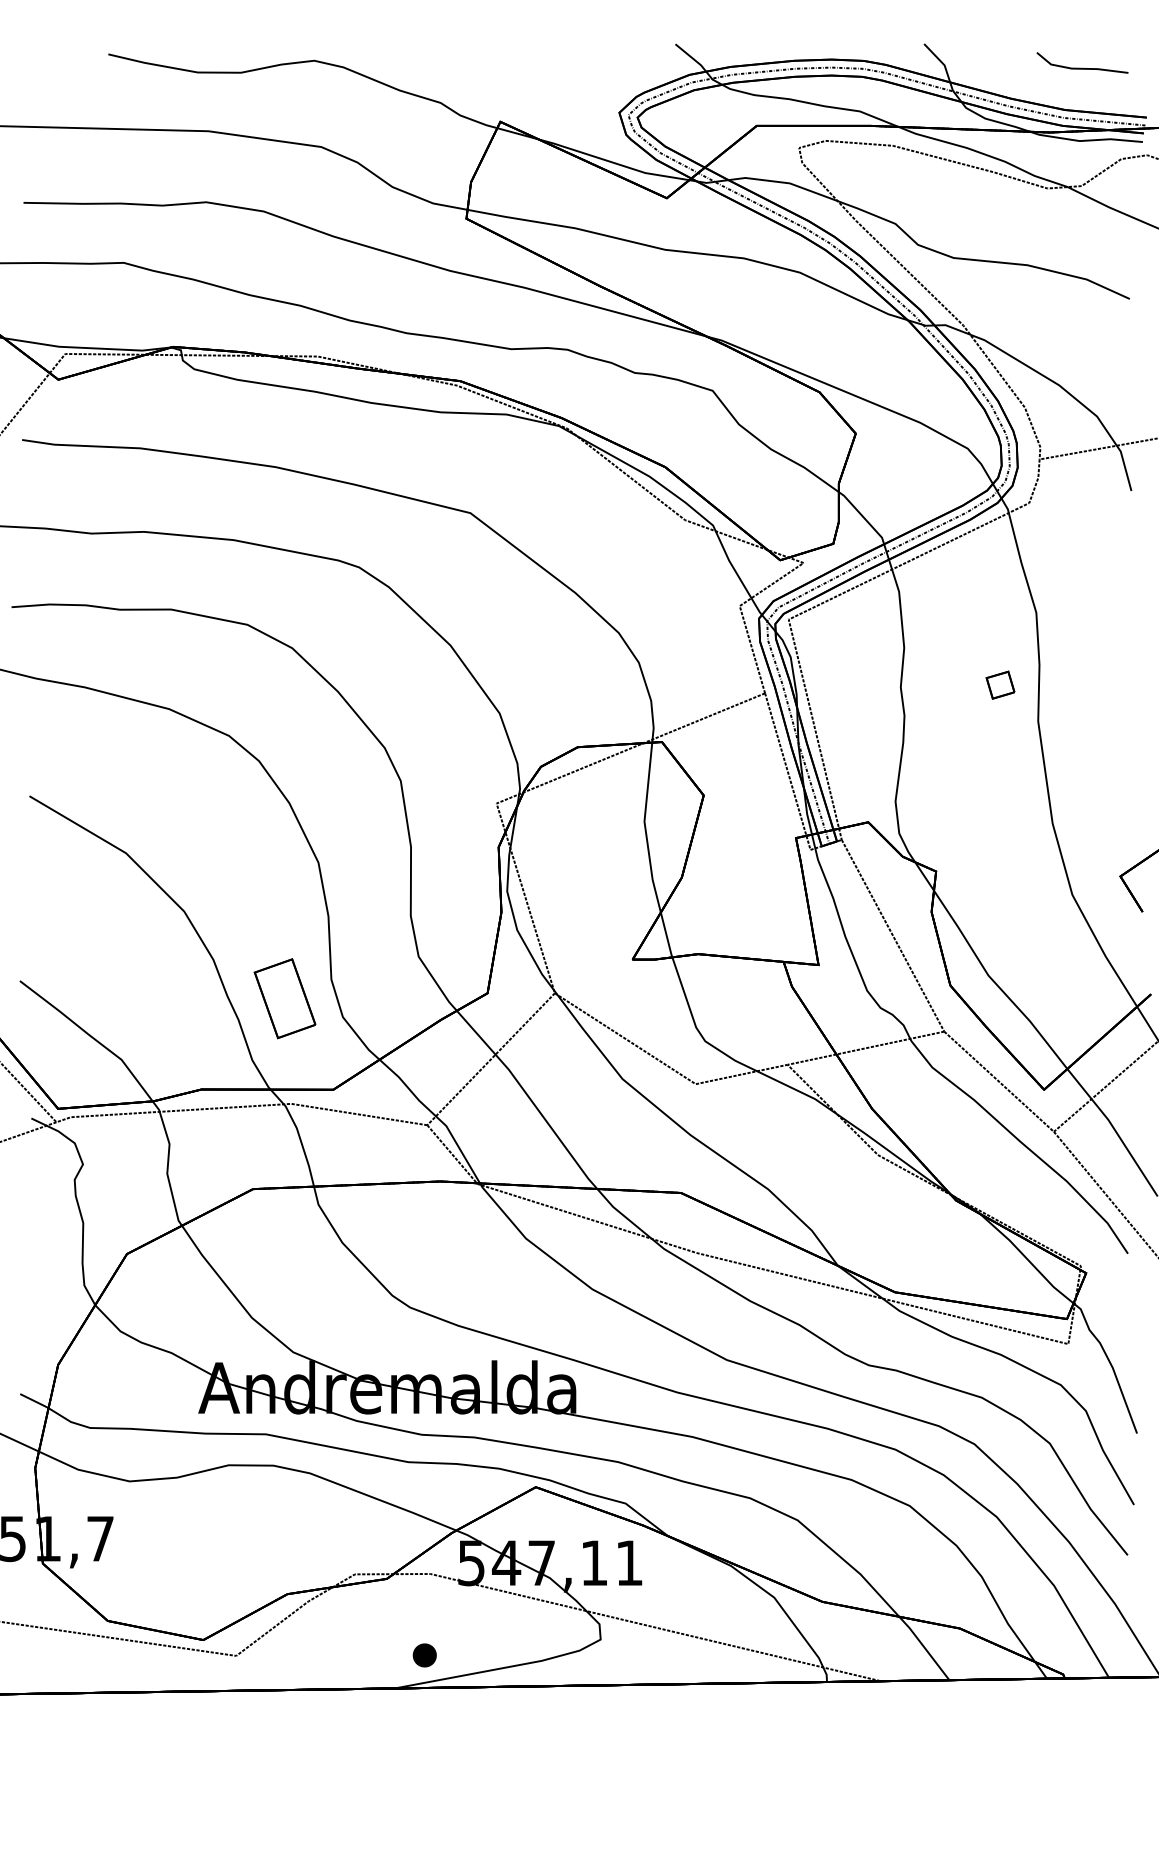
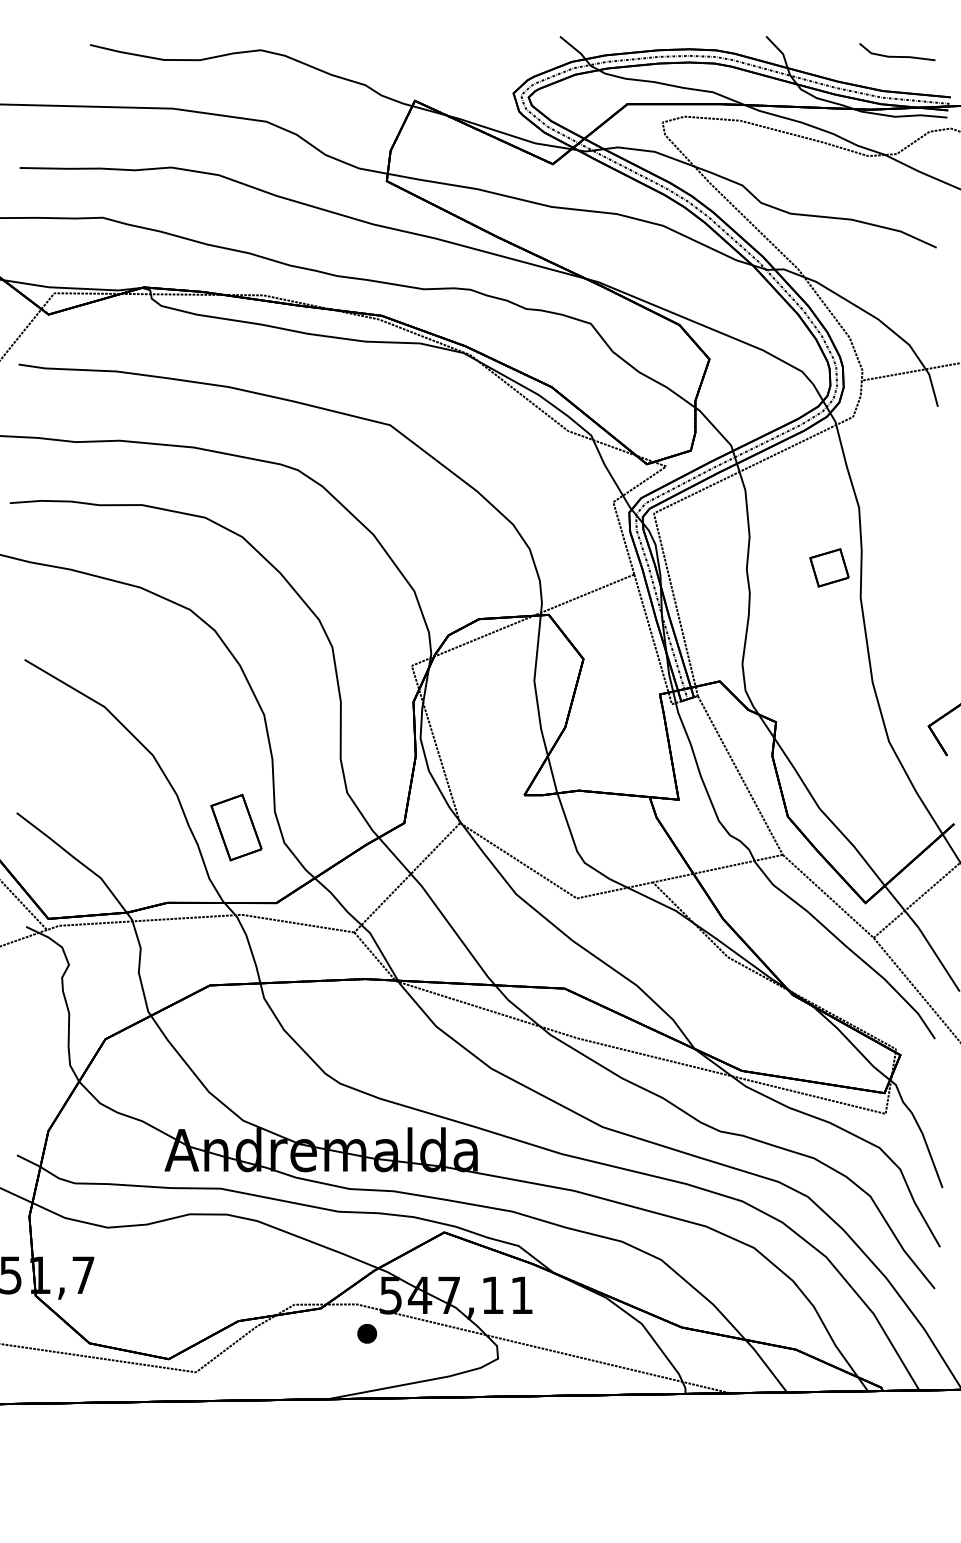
part: (1000, 684) -> (829, 567), size x1.67
part: (424, 1655) -> (366, 1333), moved

